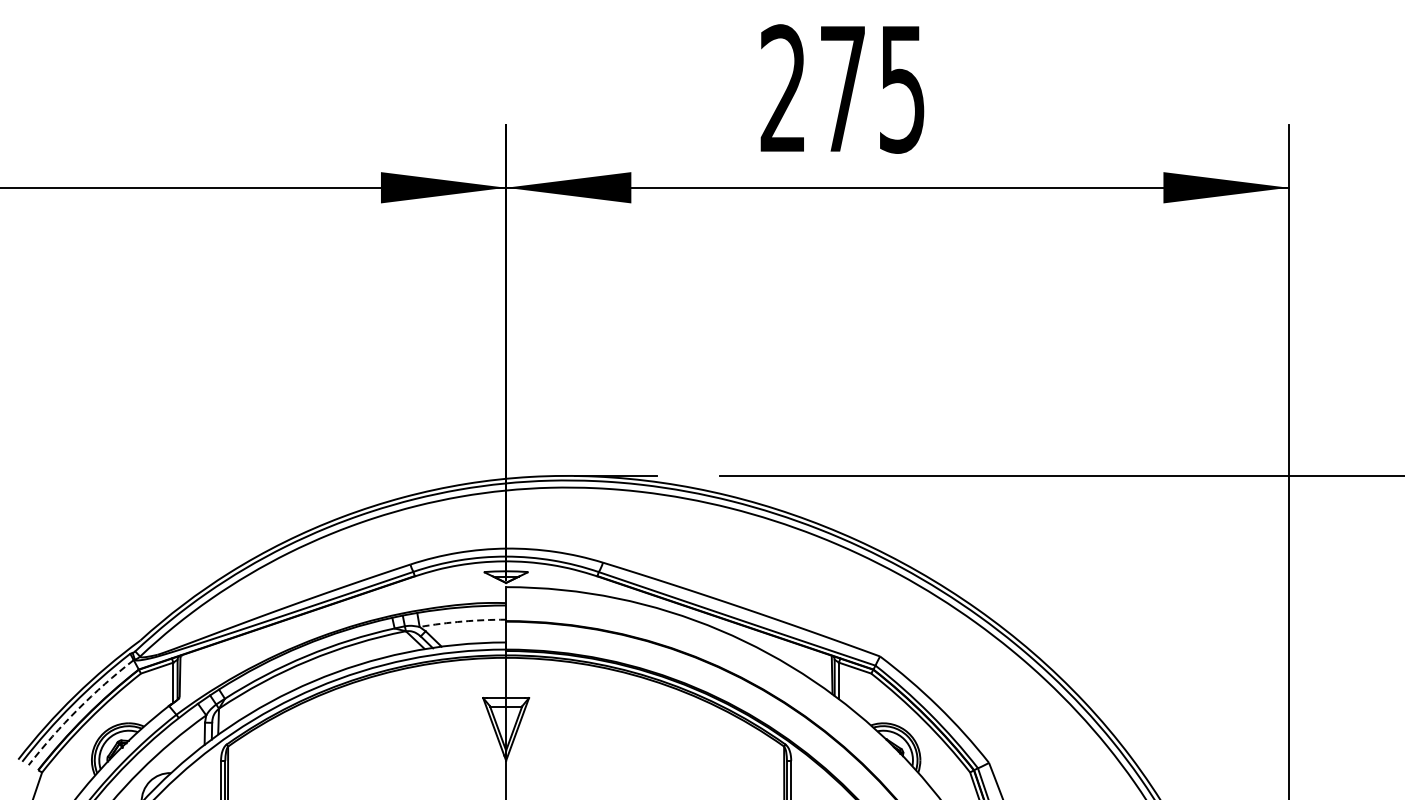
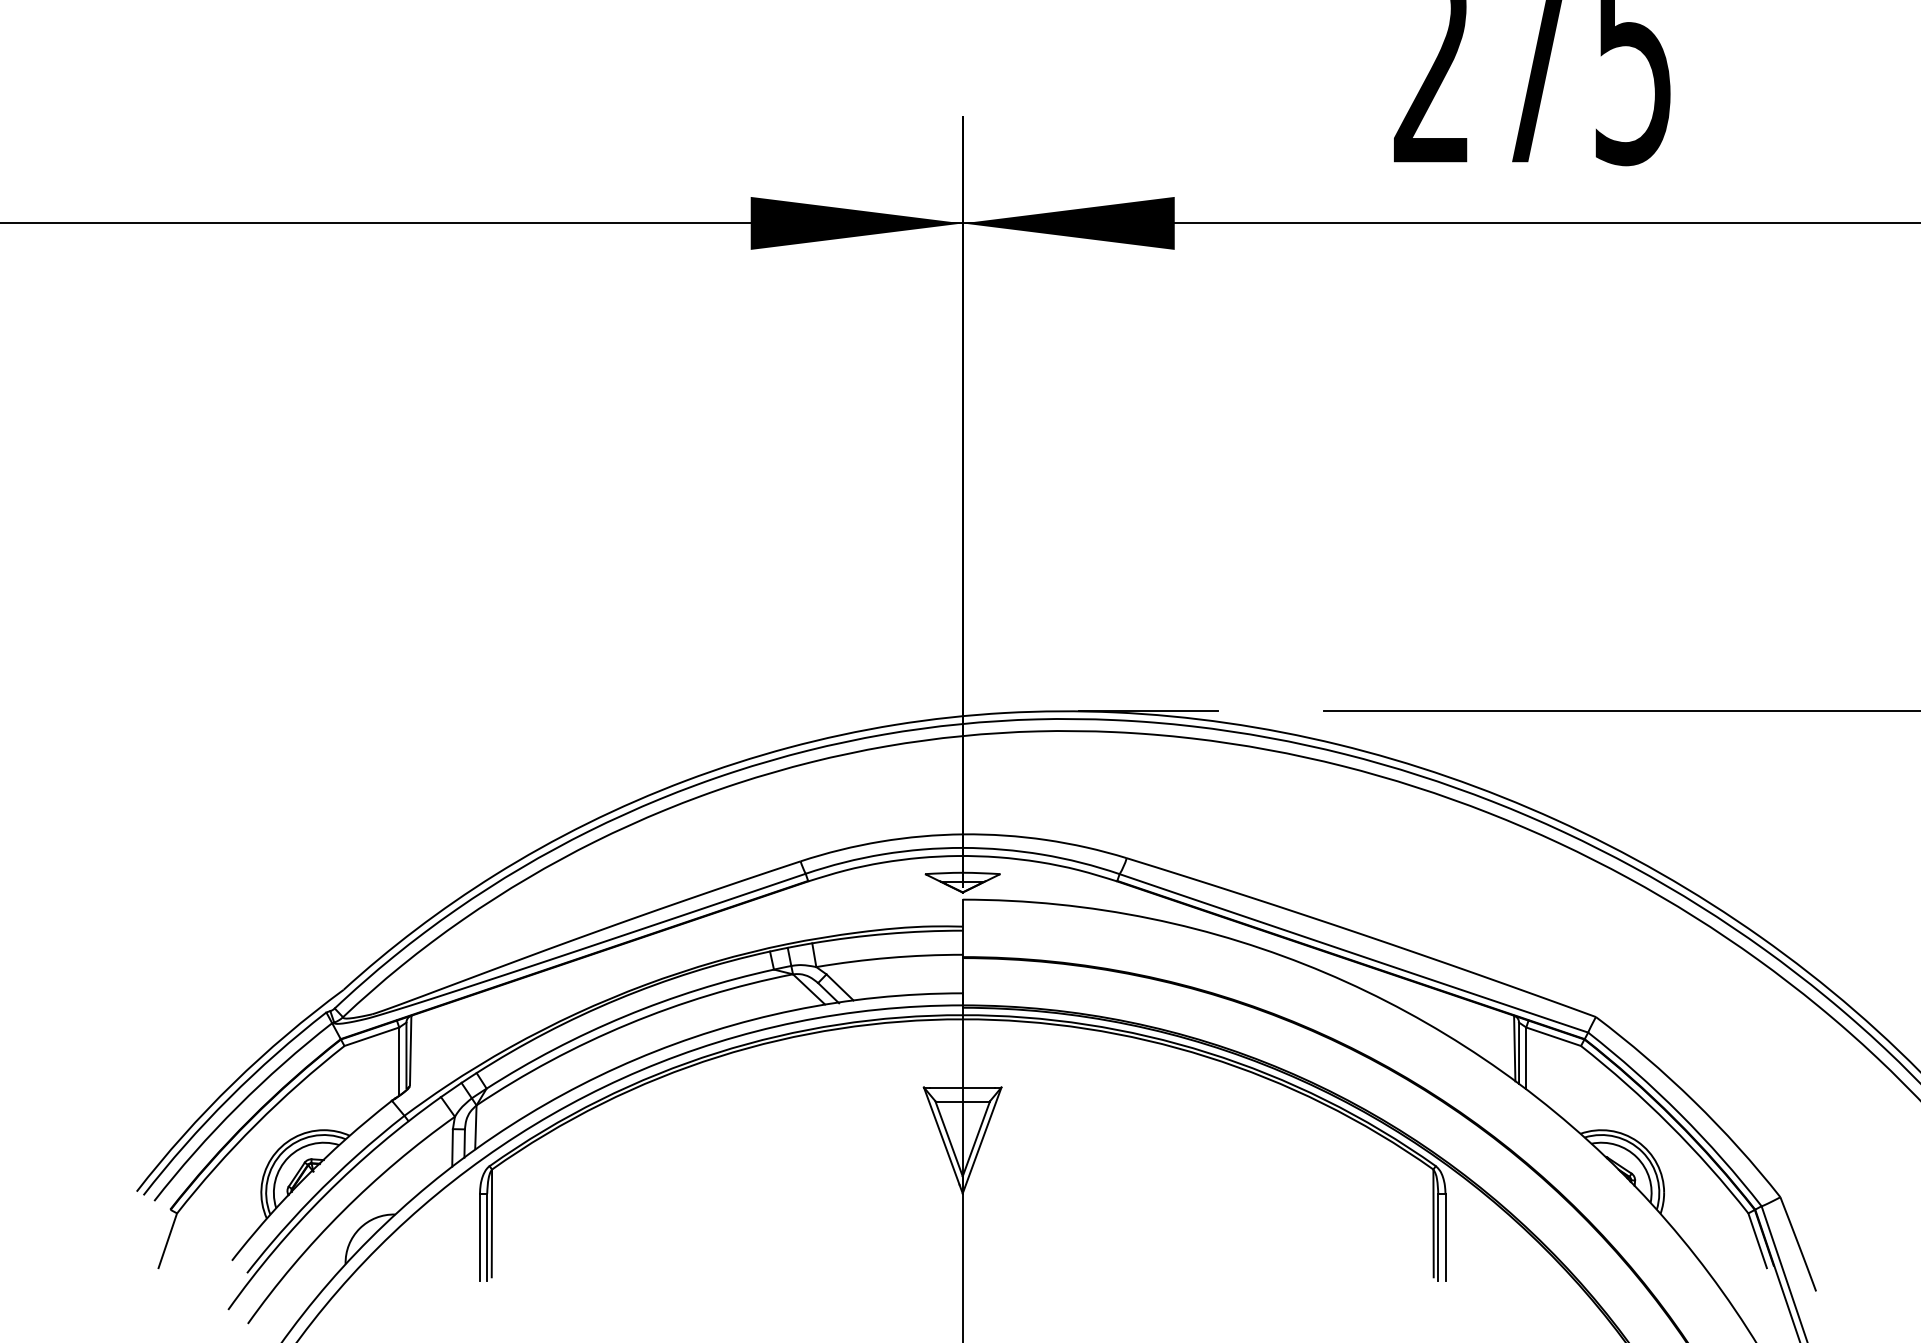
arc: (462, 621) -> (888, 957), dashed -> solid
arc: (77, 709) -> (236, 1106), dashed -> solid

